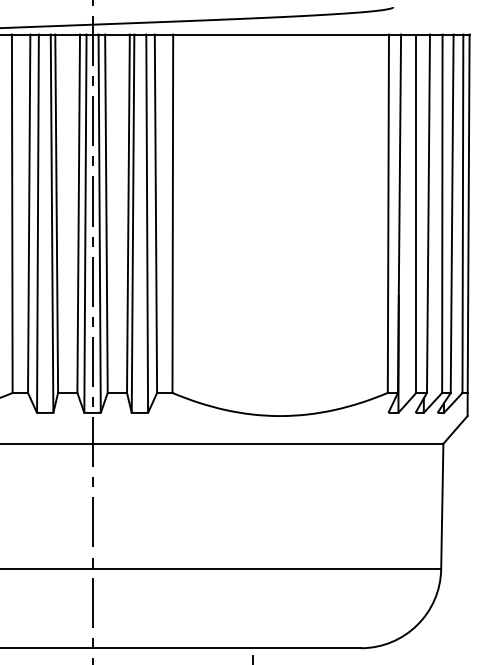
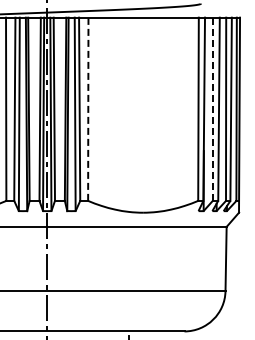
line: (173, 214) -> (88, 109), solid -> dashed
line: (415, 214) -> (212, 109), solid -> dashed

